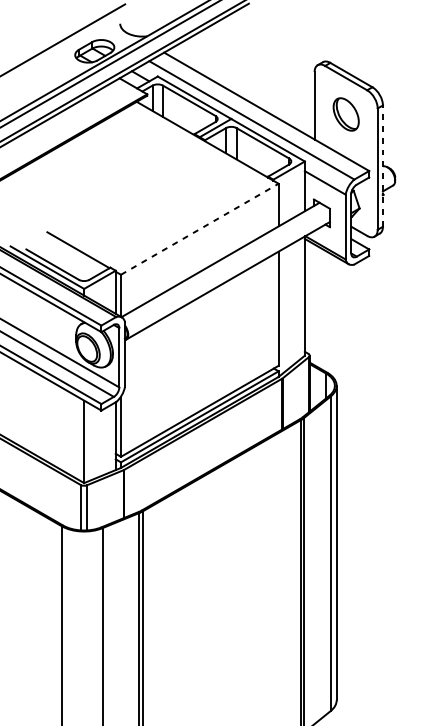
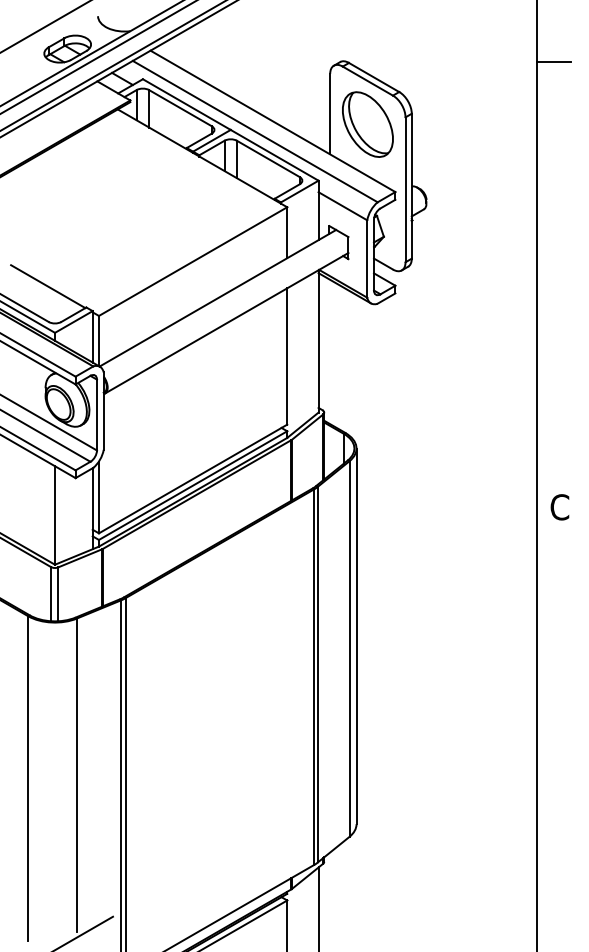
part: (345, 114) -> (367, 124), size x1.67
line: (382, 165) -> (411, 185), dashed -> solid
line: (200, 229) -> (193, 261), dashed -> solid

